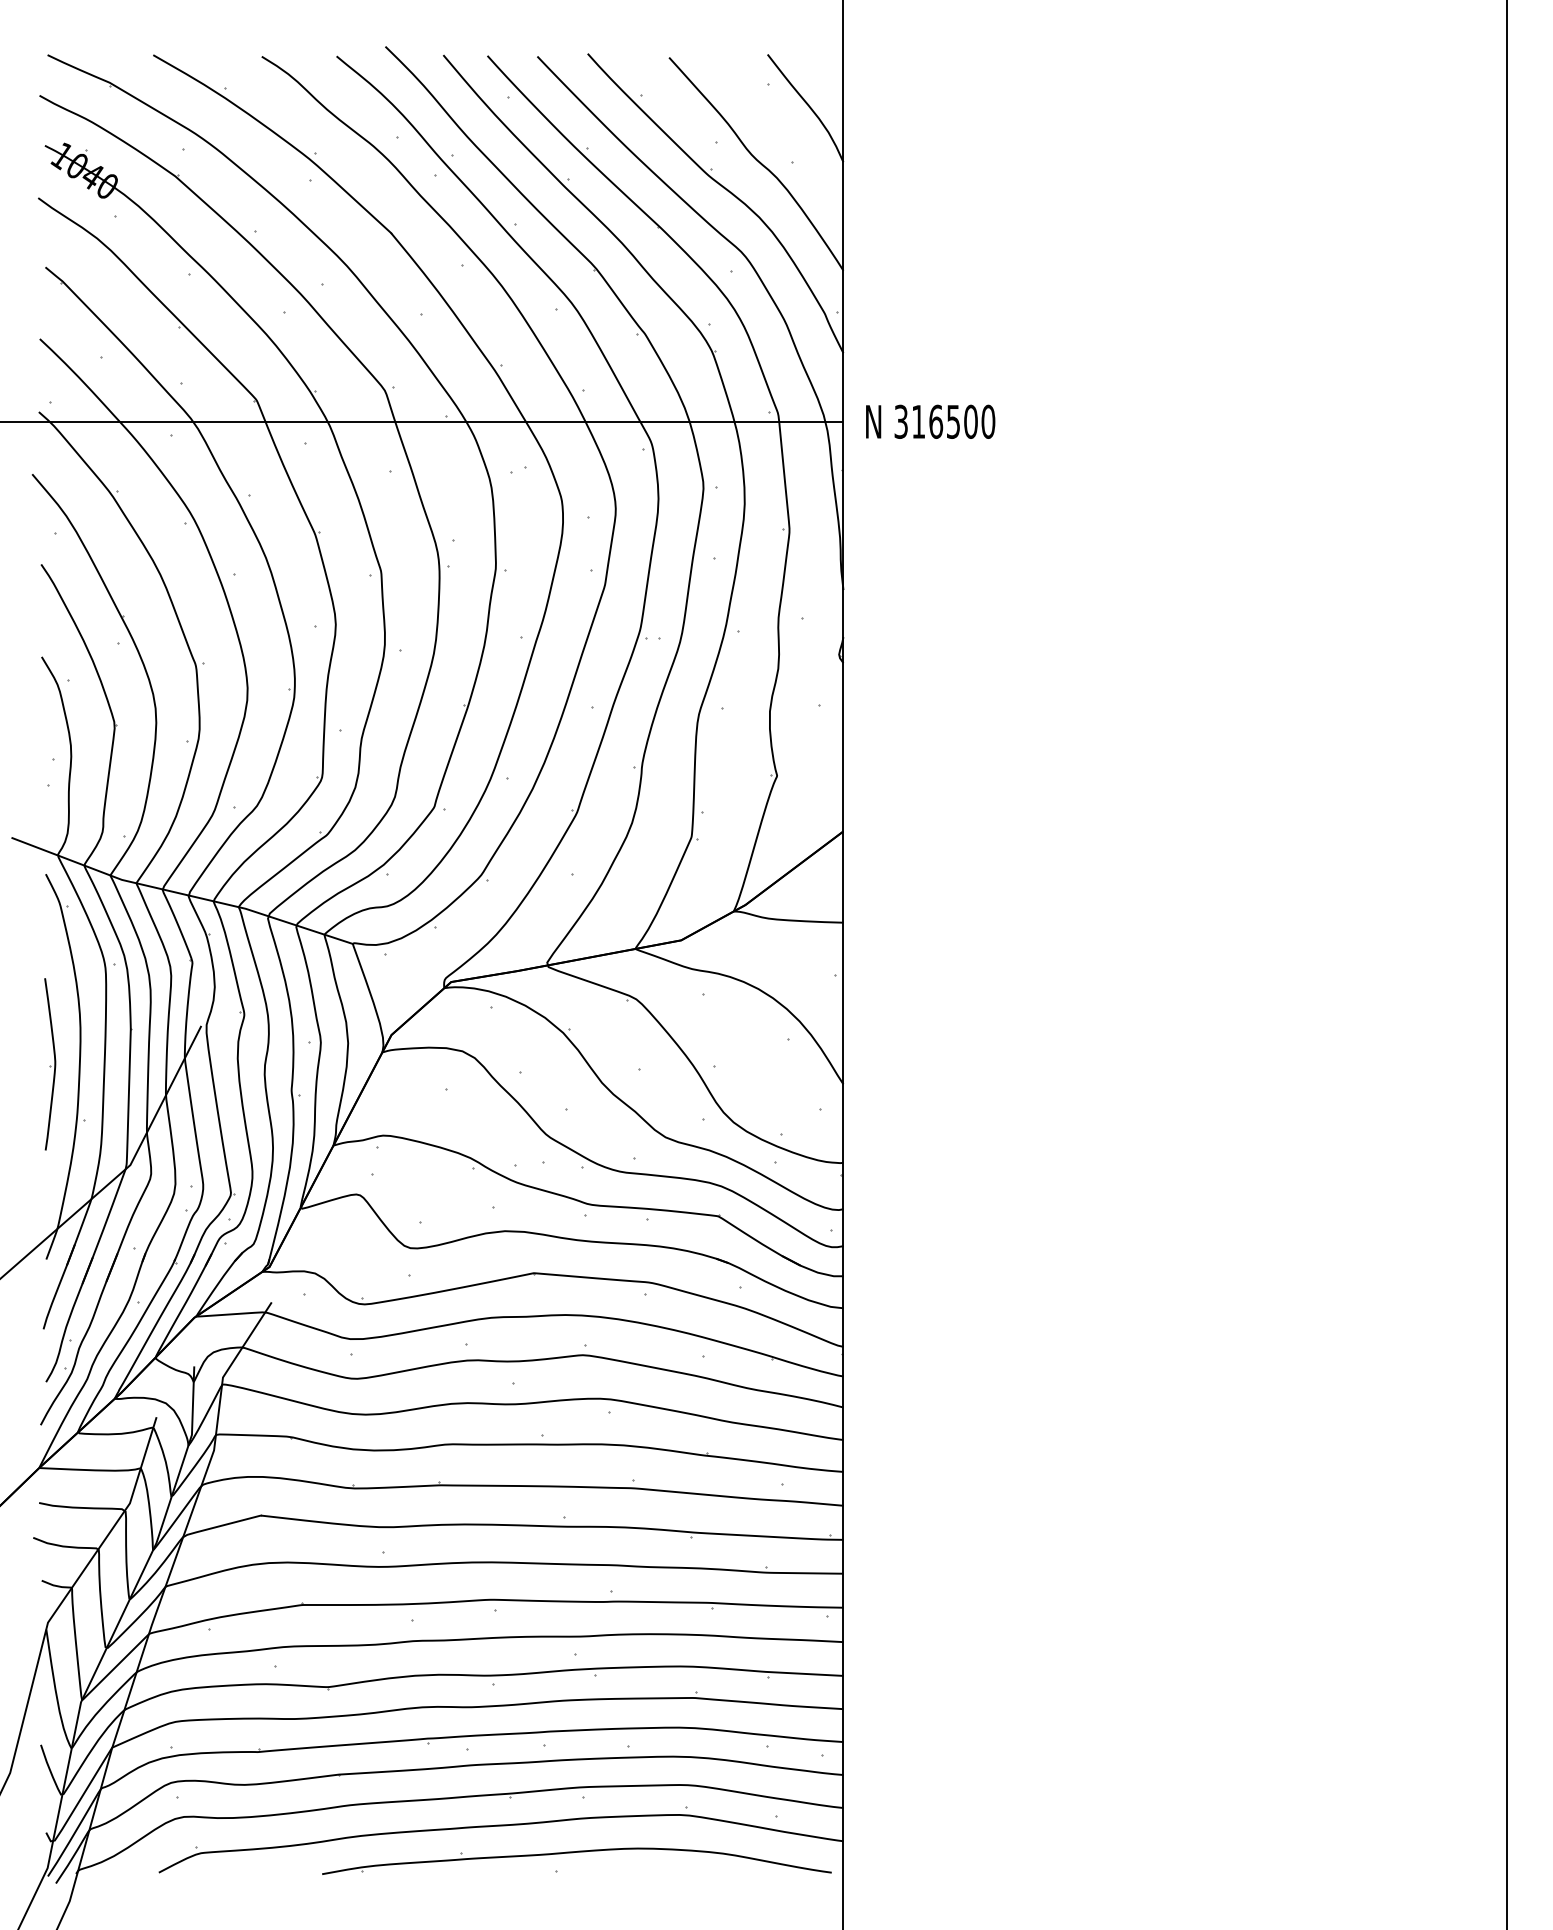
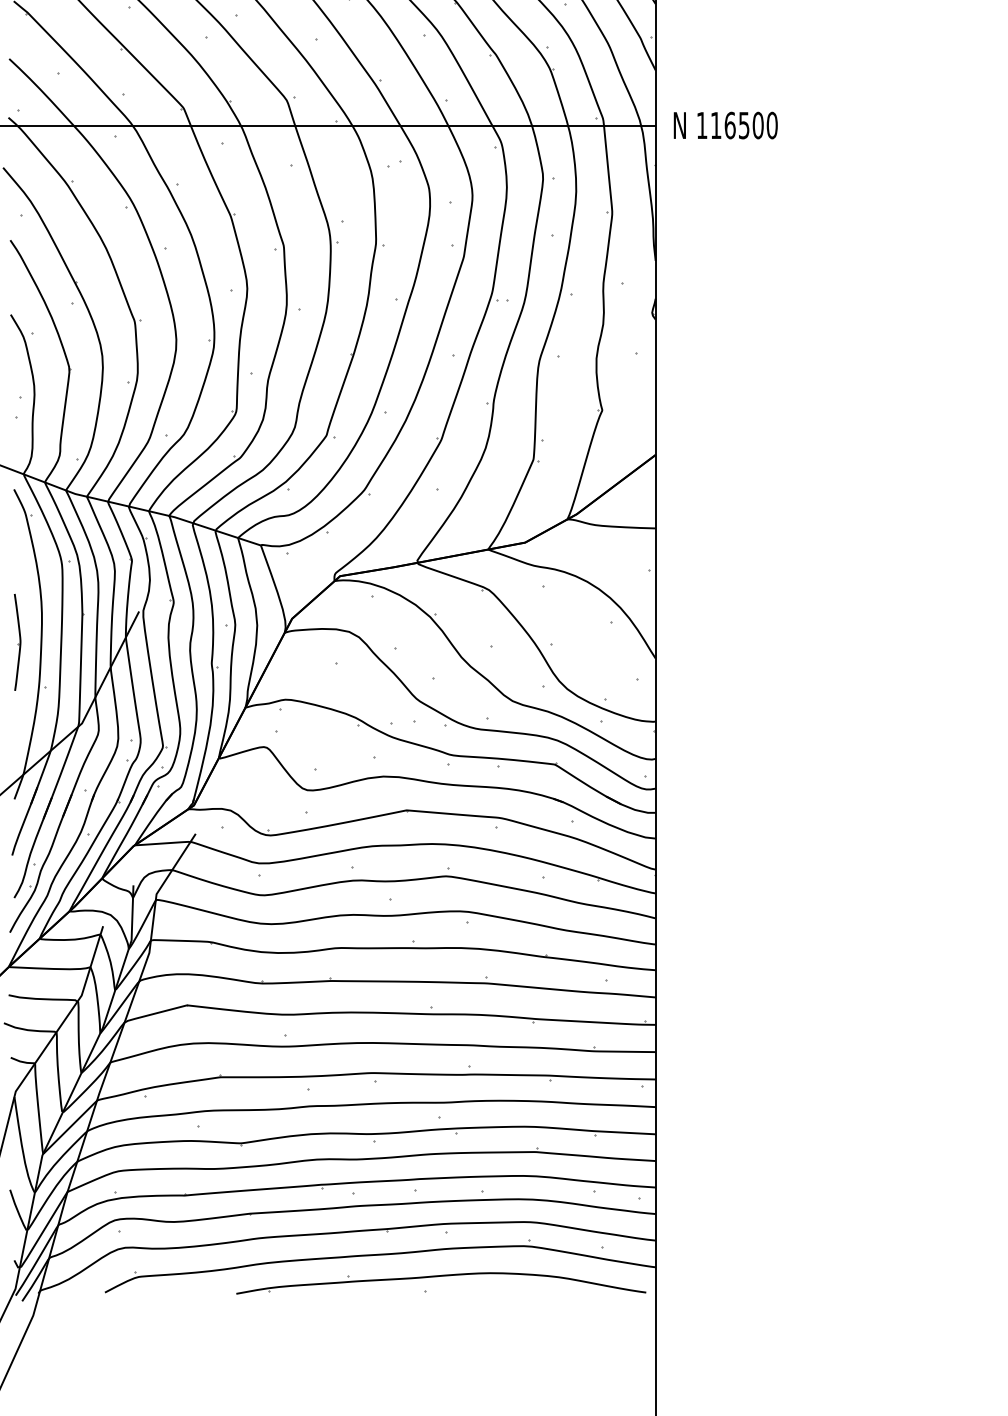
text: (900, 421) -> (701, 125), 316500 -> 116500
part: (50, 1064) -> (17, 642), size x0.7

